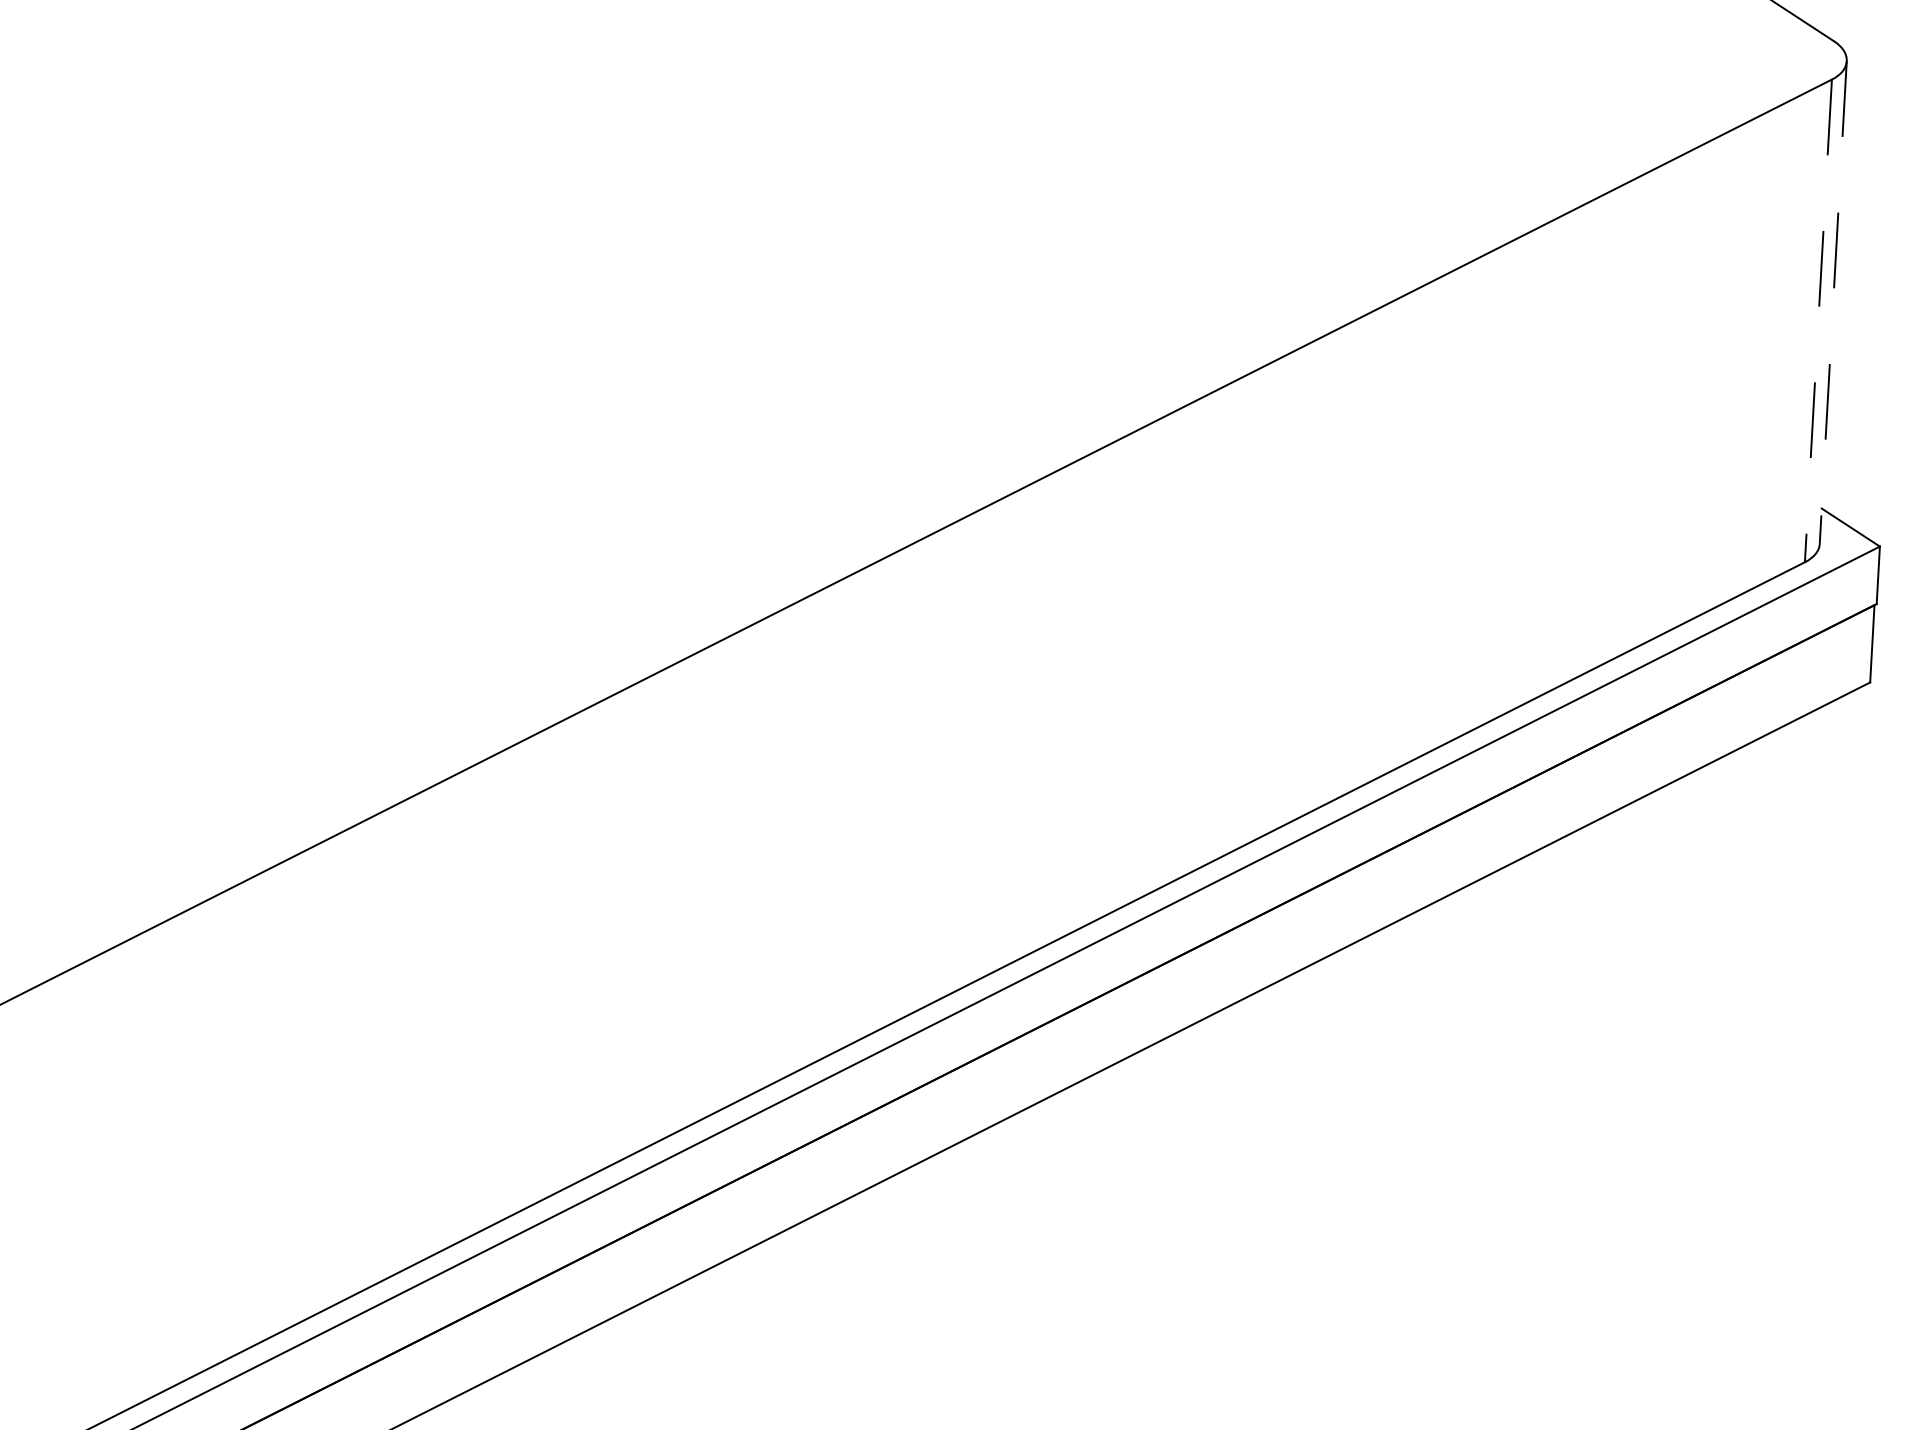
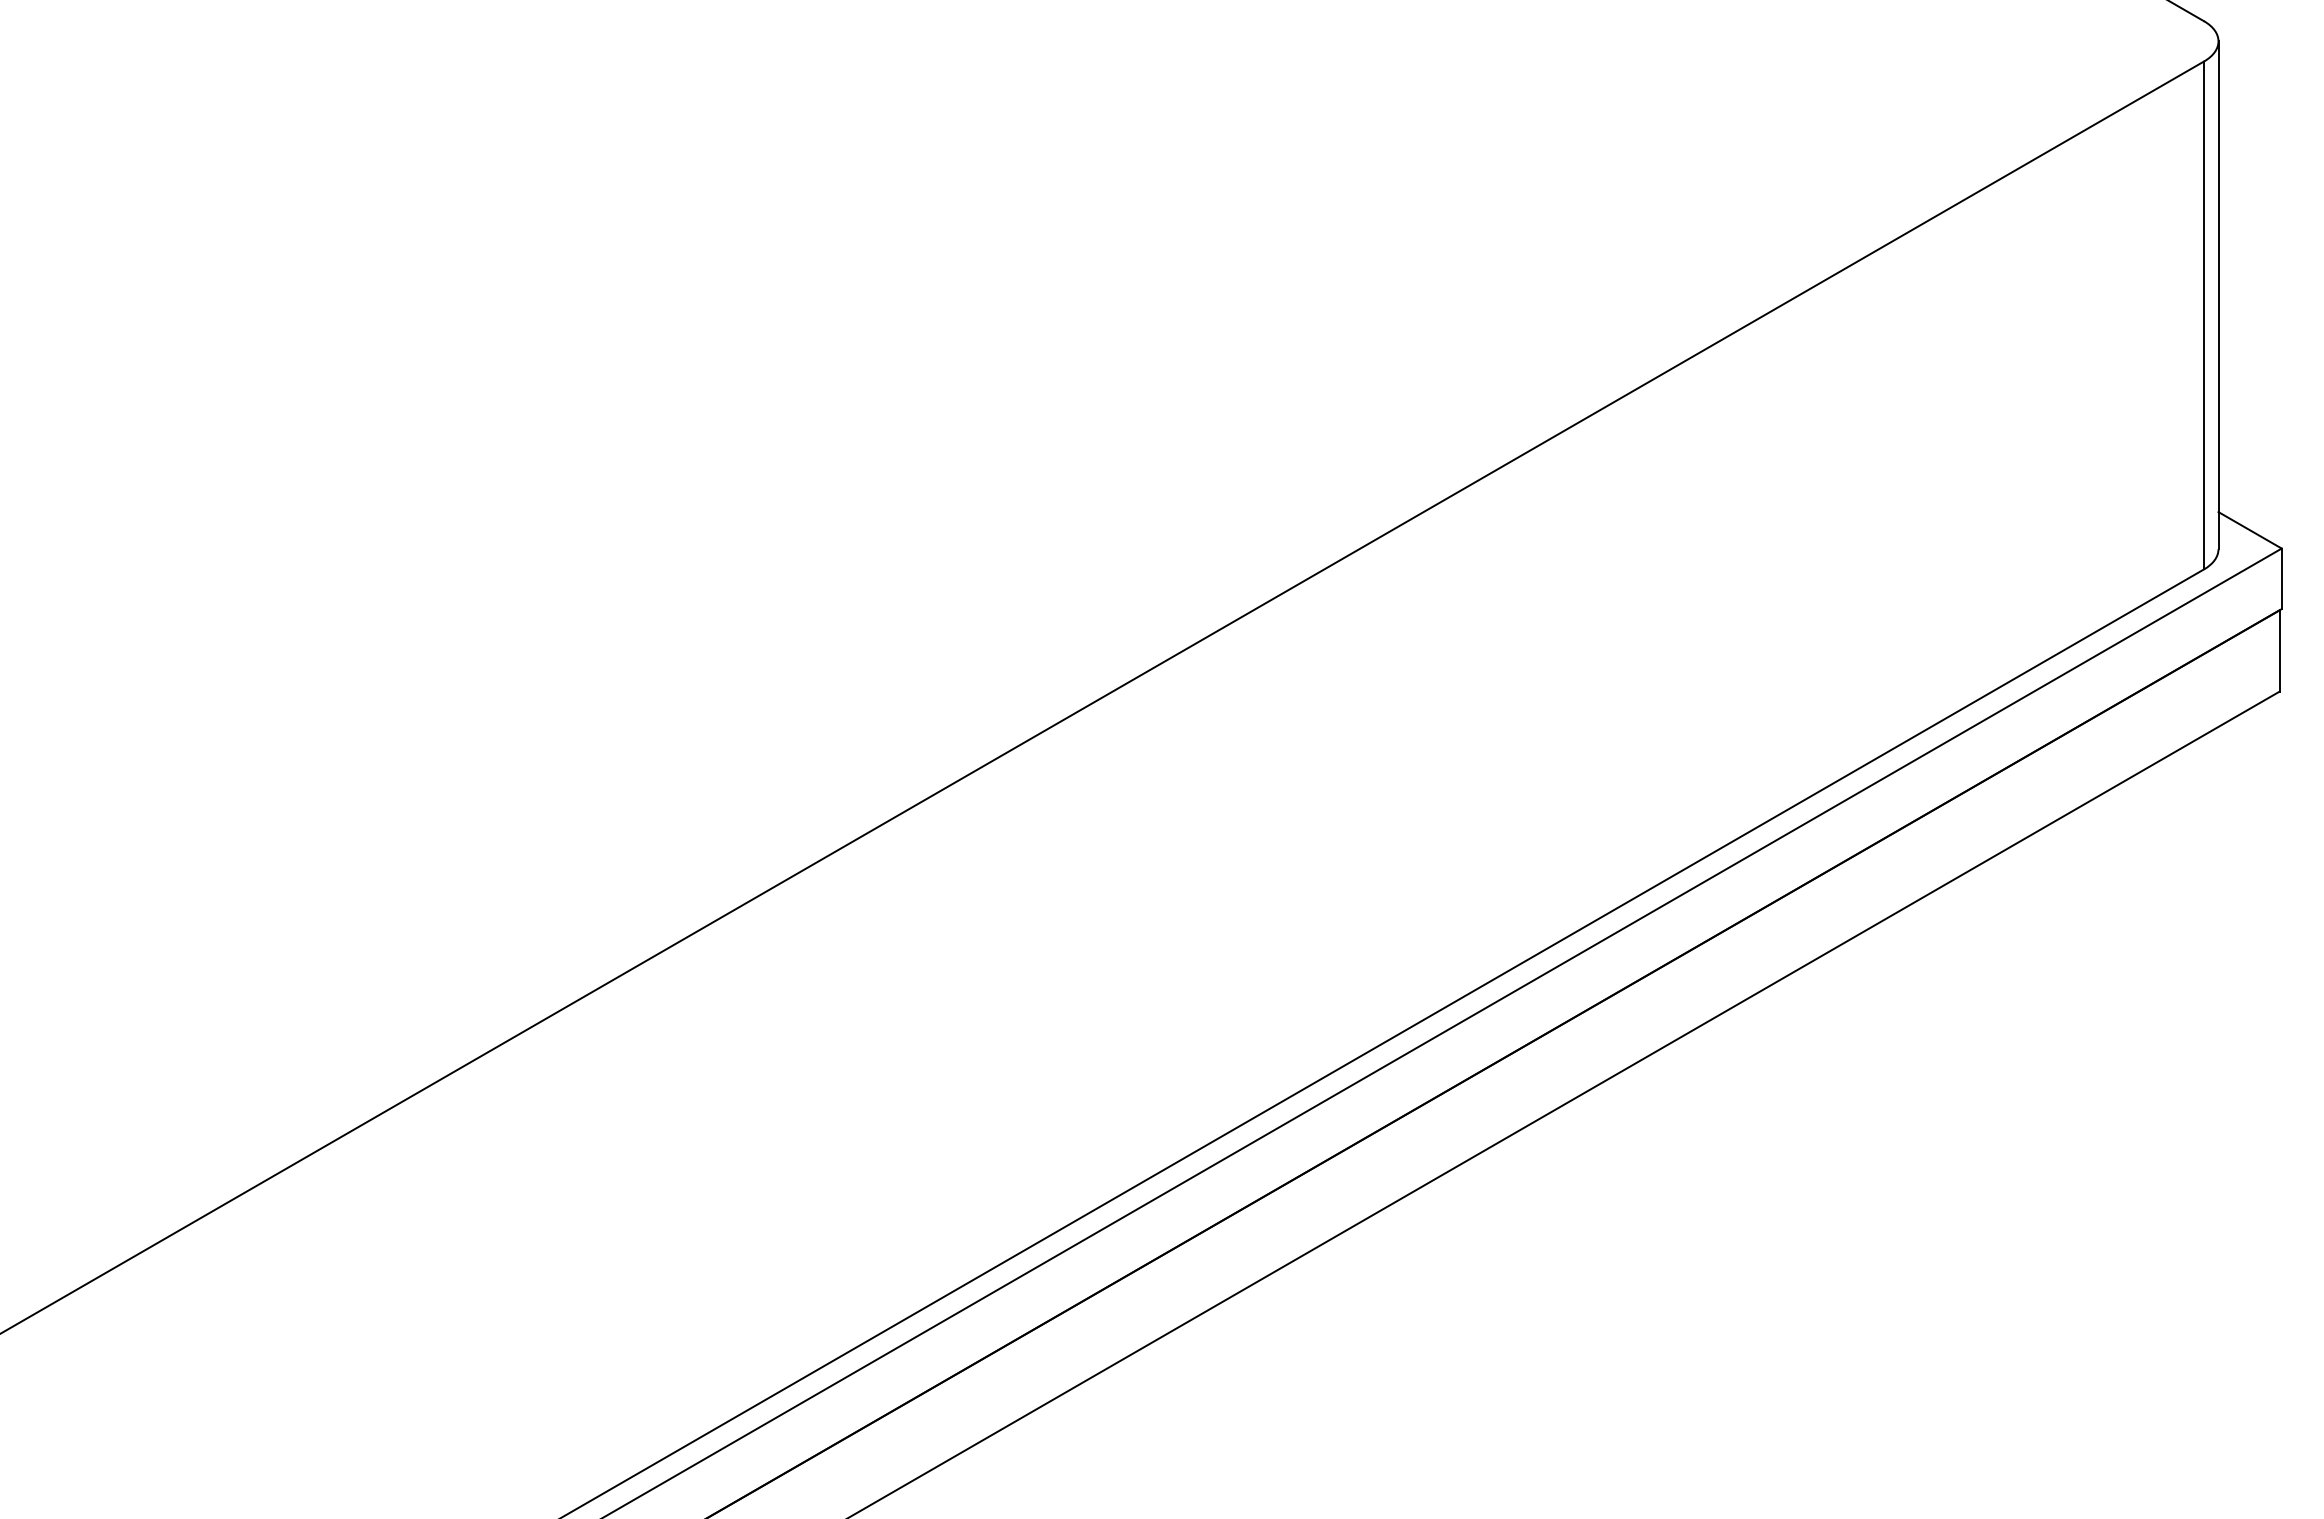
line: (1833, 302) -> (2218, 295), dashed -> solid
line: (1818, 320) -> (2204, 315), dashed -> solid

